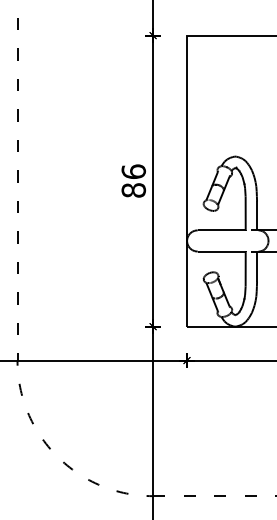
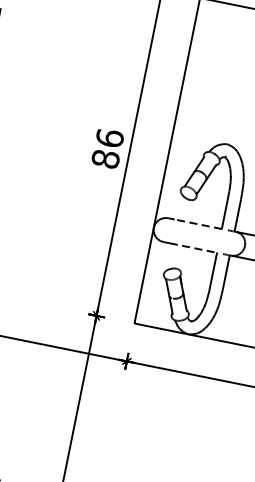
line: (224, 230) -> (198, 224), solid -> dashed
line: (225, 251) -> (194, 248), solid -> dashed

